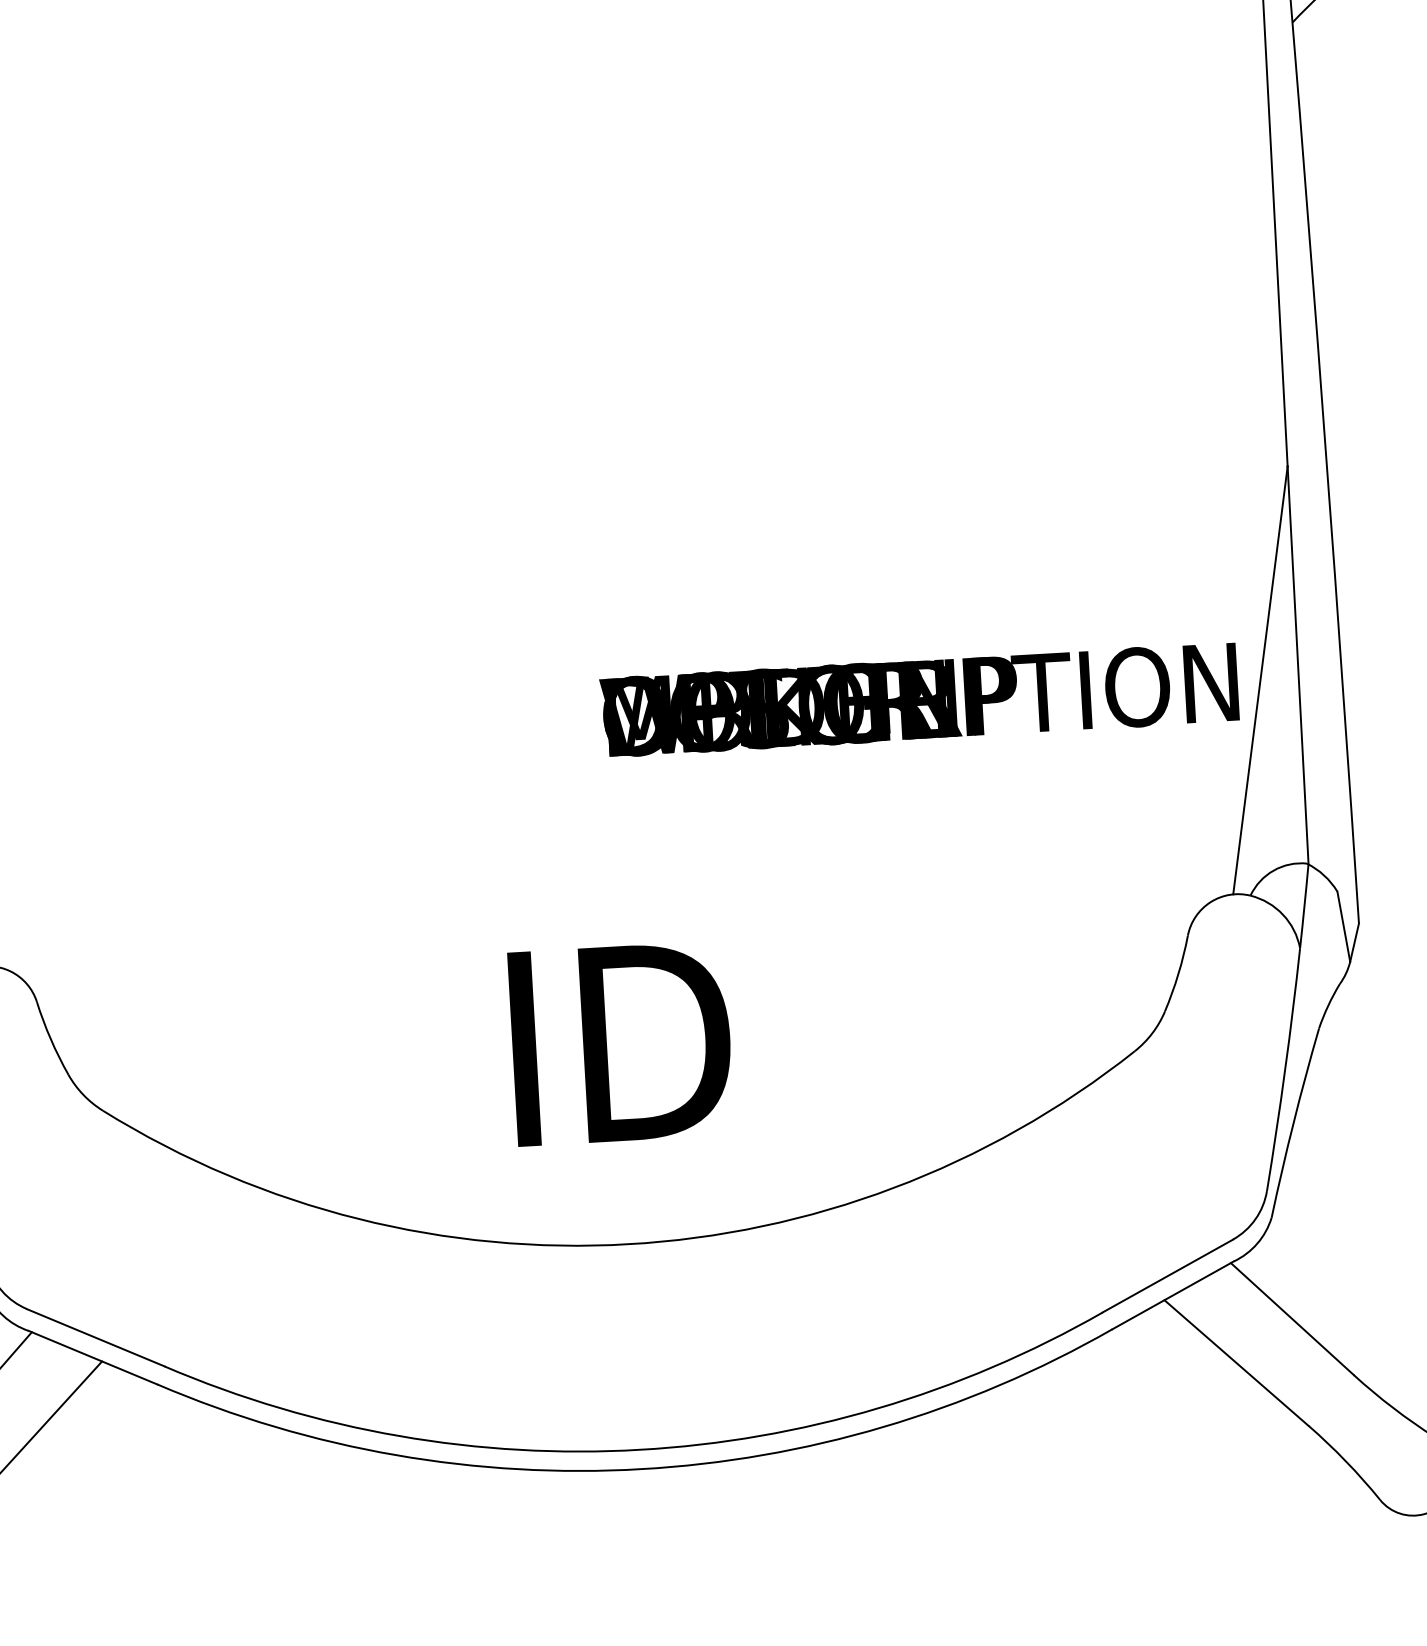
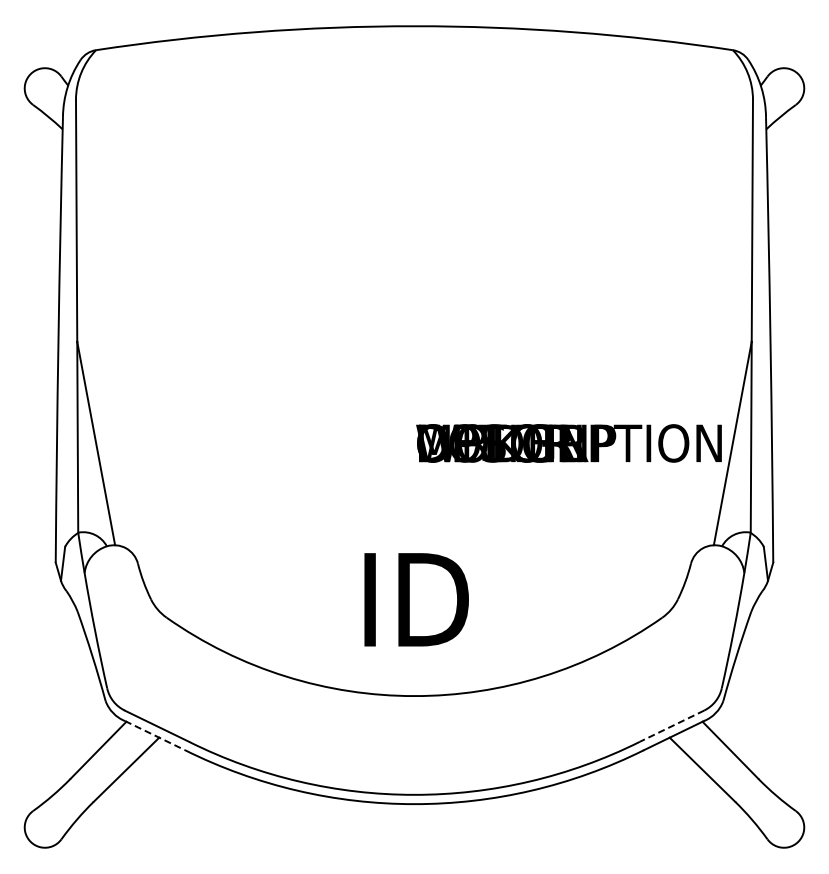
line: (1168, 1276) -> (672, 726), solid -> dashed
line: (93, 1357) -> (155, 735), solid -> dashed

